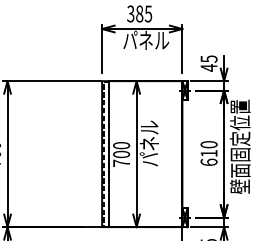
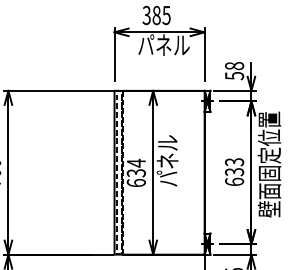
text: (208, 63) -> (233, 71), 45 -> 58
text: (208, 149) -> (233, 167), 610 -> 633
text: (121, 153) -> (136, 172), 700 -> 634

